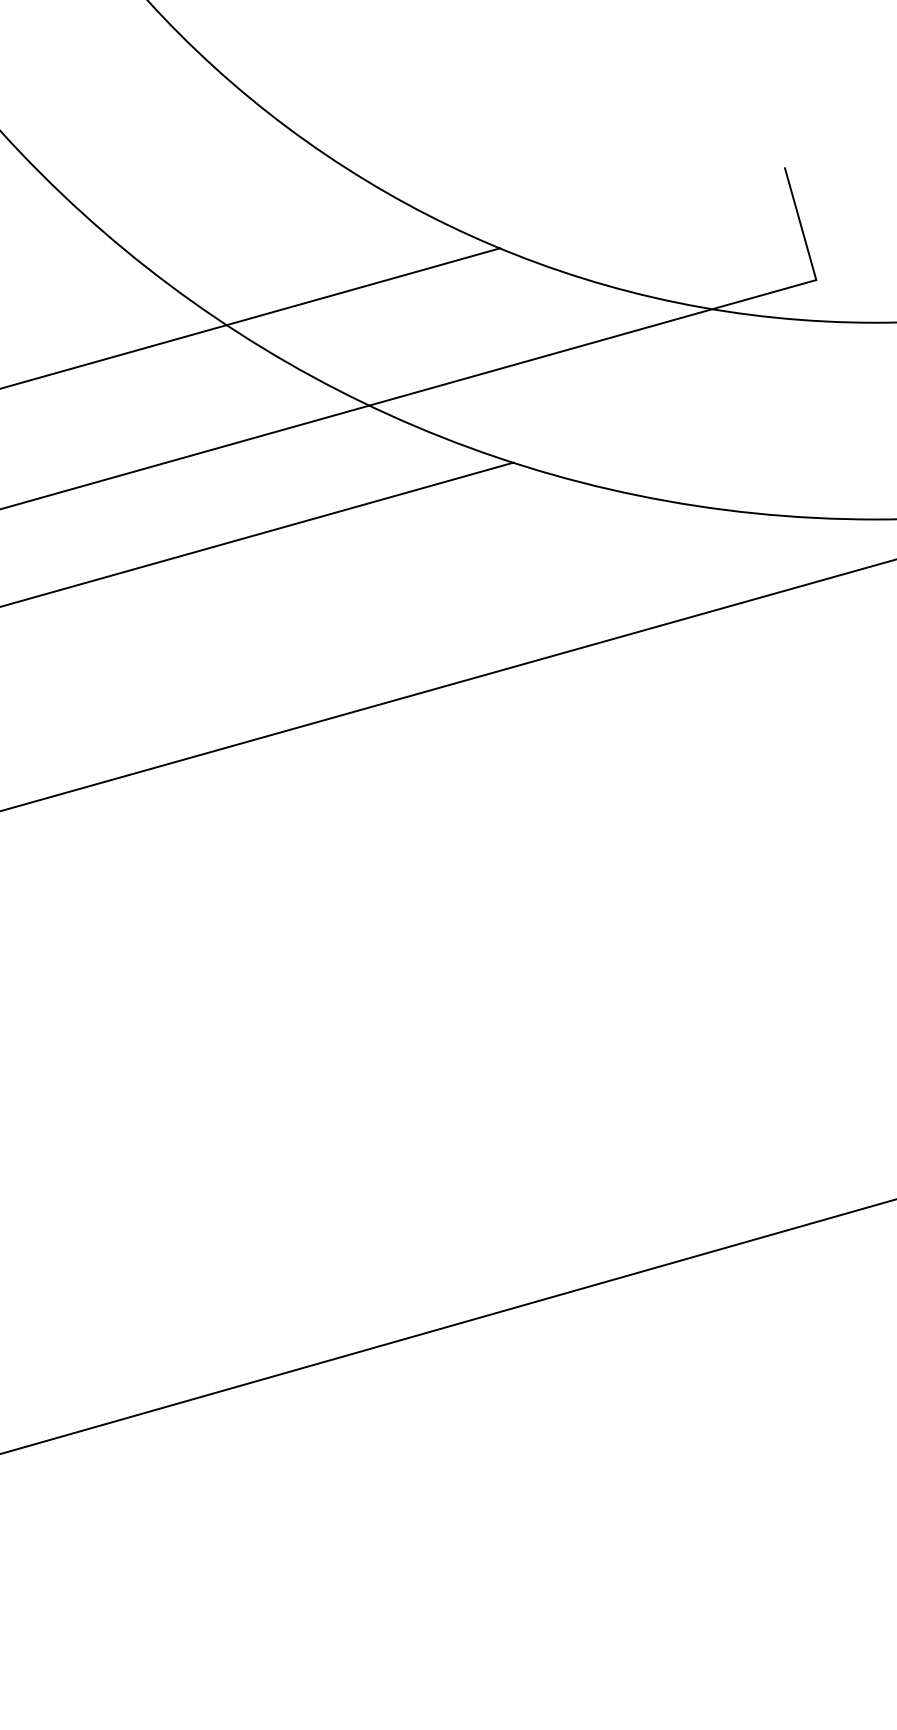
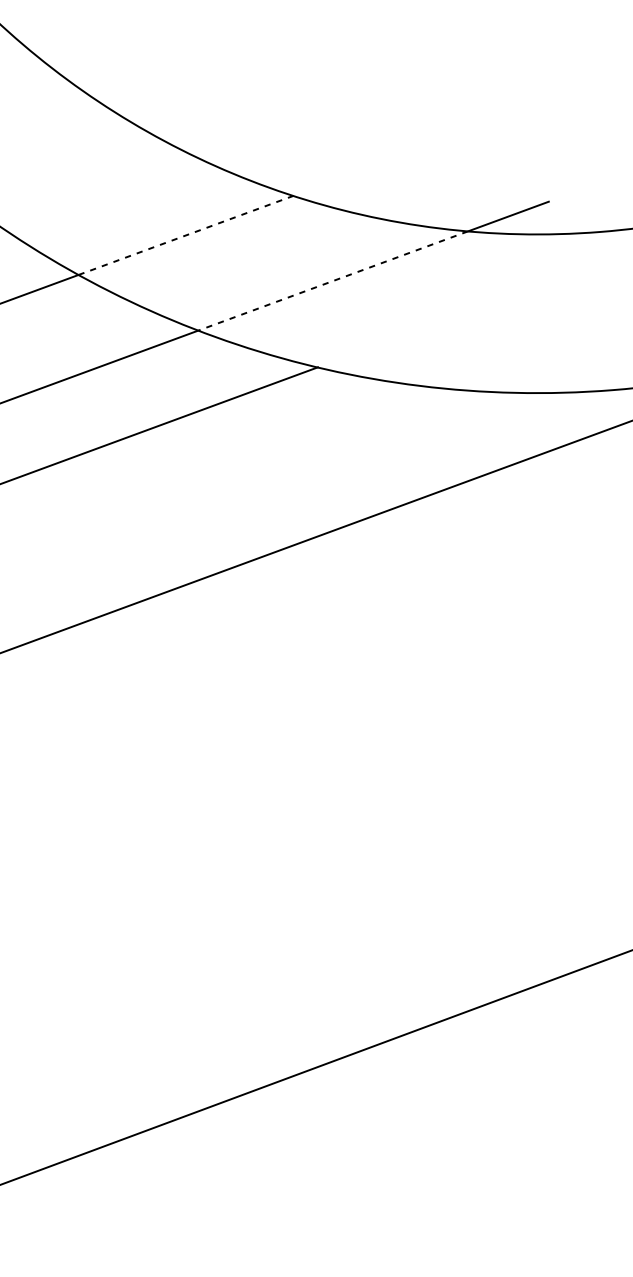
line: (800, 224) -> (533, 157), removed
line: (363, 286) -> (186, 235), solid -> dashed
line: (540, 357) -> (332, 281), solid -> dashed

